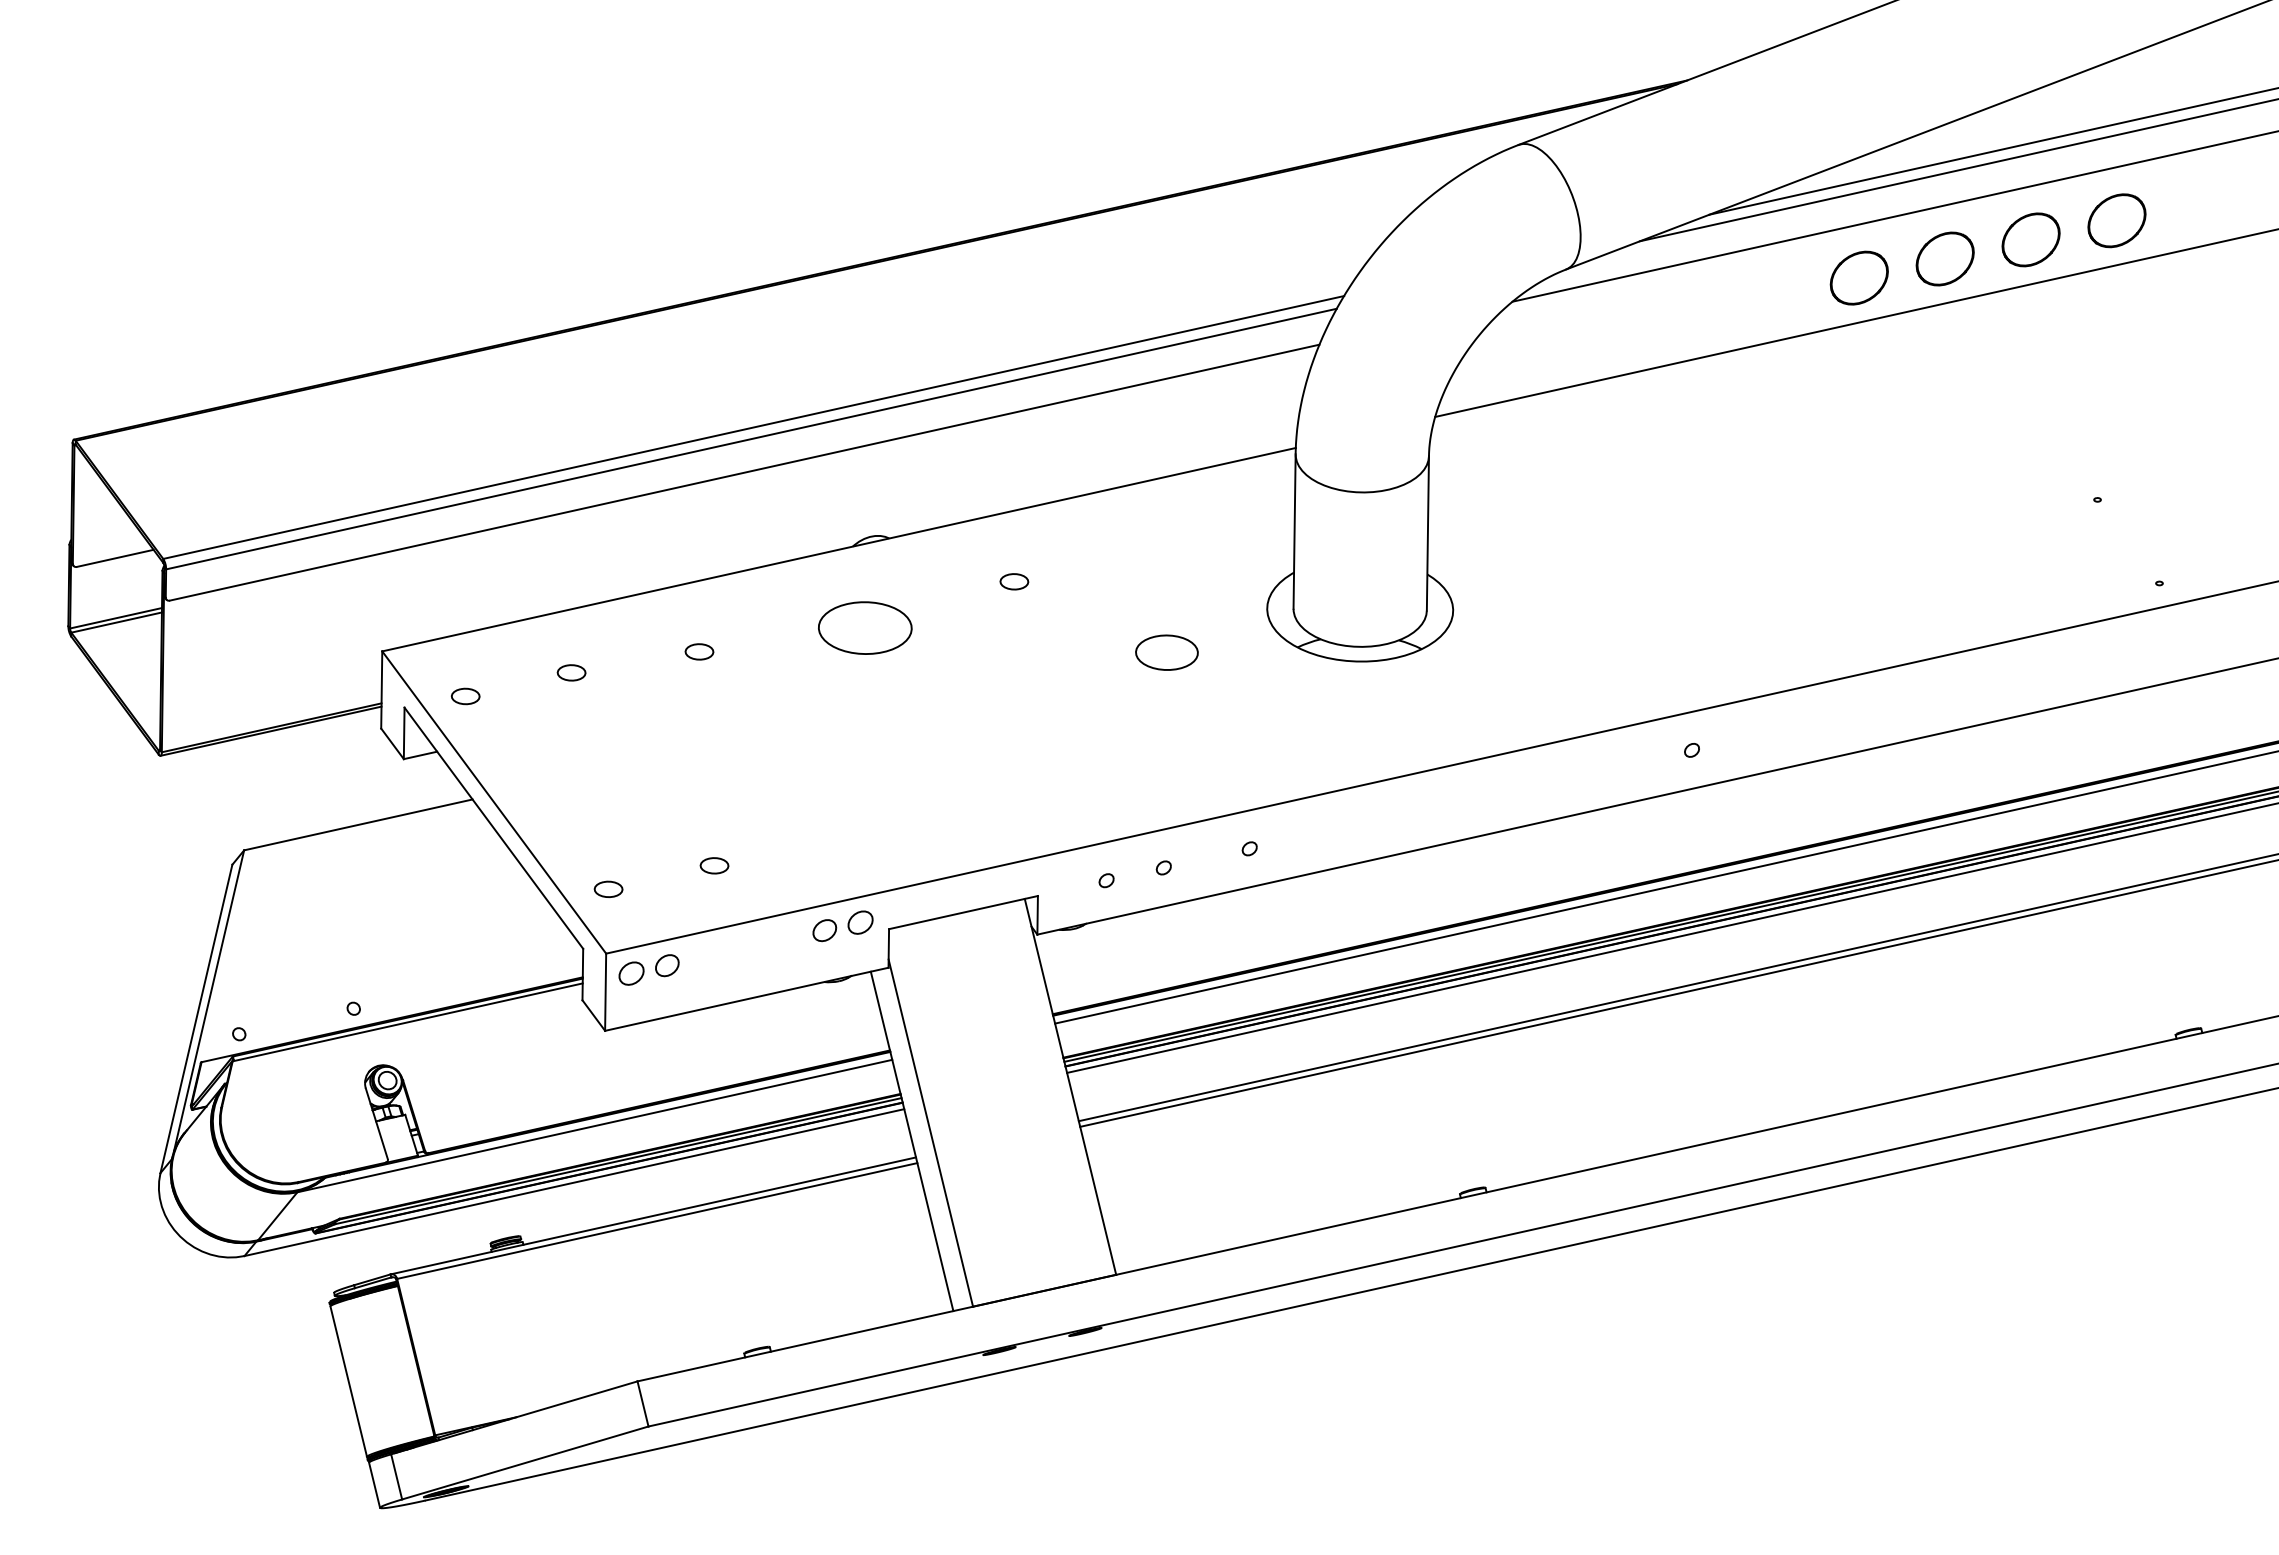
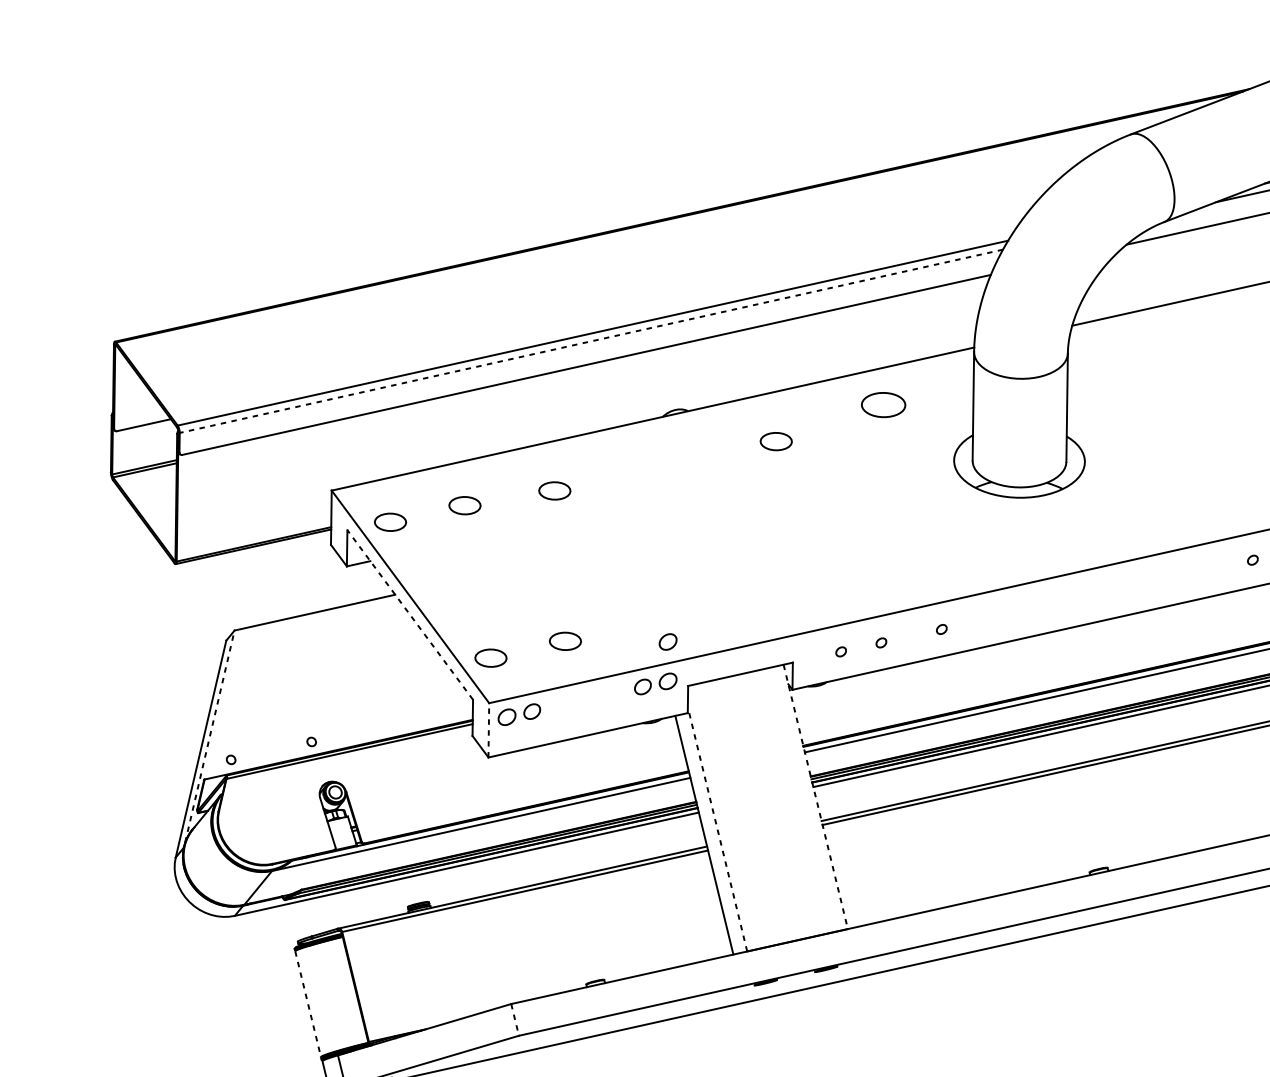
line: (751, 439) -> (591, 341), solid -> dashed
part: (1014, 581) -> (776, 441), size x1.6
part: (865, 627) -> (671, 473), removed
part: (699, 651) -> (554, 490), size x1.6
part: (1166, 652) -> (883, 404), moved
part: (571, 672) -> (464, 505), size x1.6
part: (465, 696) -> (390, 522), size x1.6
line: (493, 827) -> (409, 614), solid -> dashed
part: (714, 865) -> (565, 641), size x1.6
part: (860, 866) -> (668, 641), added
part: (608, 888) -> (490, 657), size x1.6
line: (605, 992) -> (488, 730), solid -> dashed
line: (209, 1001) -> (210, 736), solid -> dashed
line: (1070, 1087) -> (815, 797), solid -> dashed
line: (930, 1133) -> (717, 829), solid -> dashed
line: (348, 1382) -> (307, 1004), solid -> dashed
line: (643, 1404) -> (515, 1020), solid -> dashed

